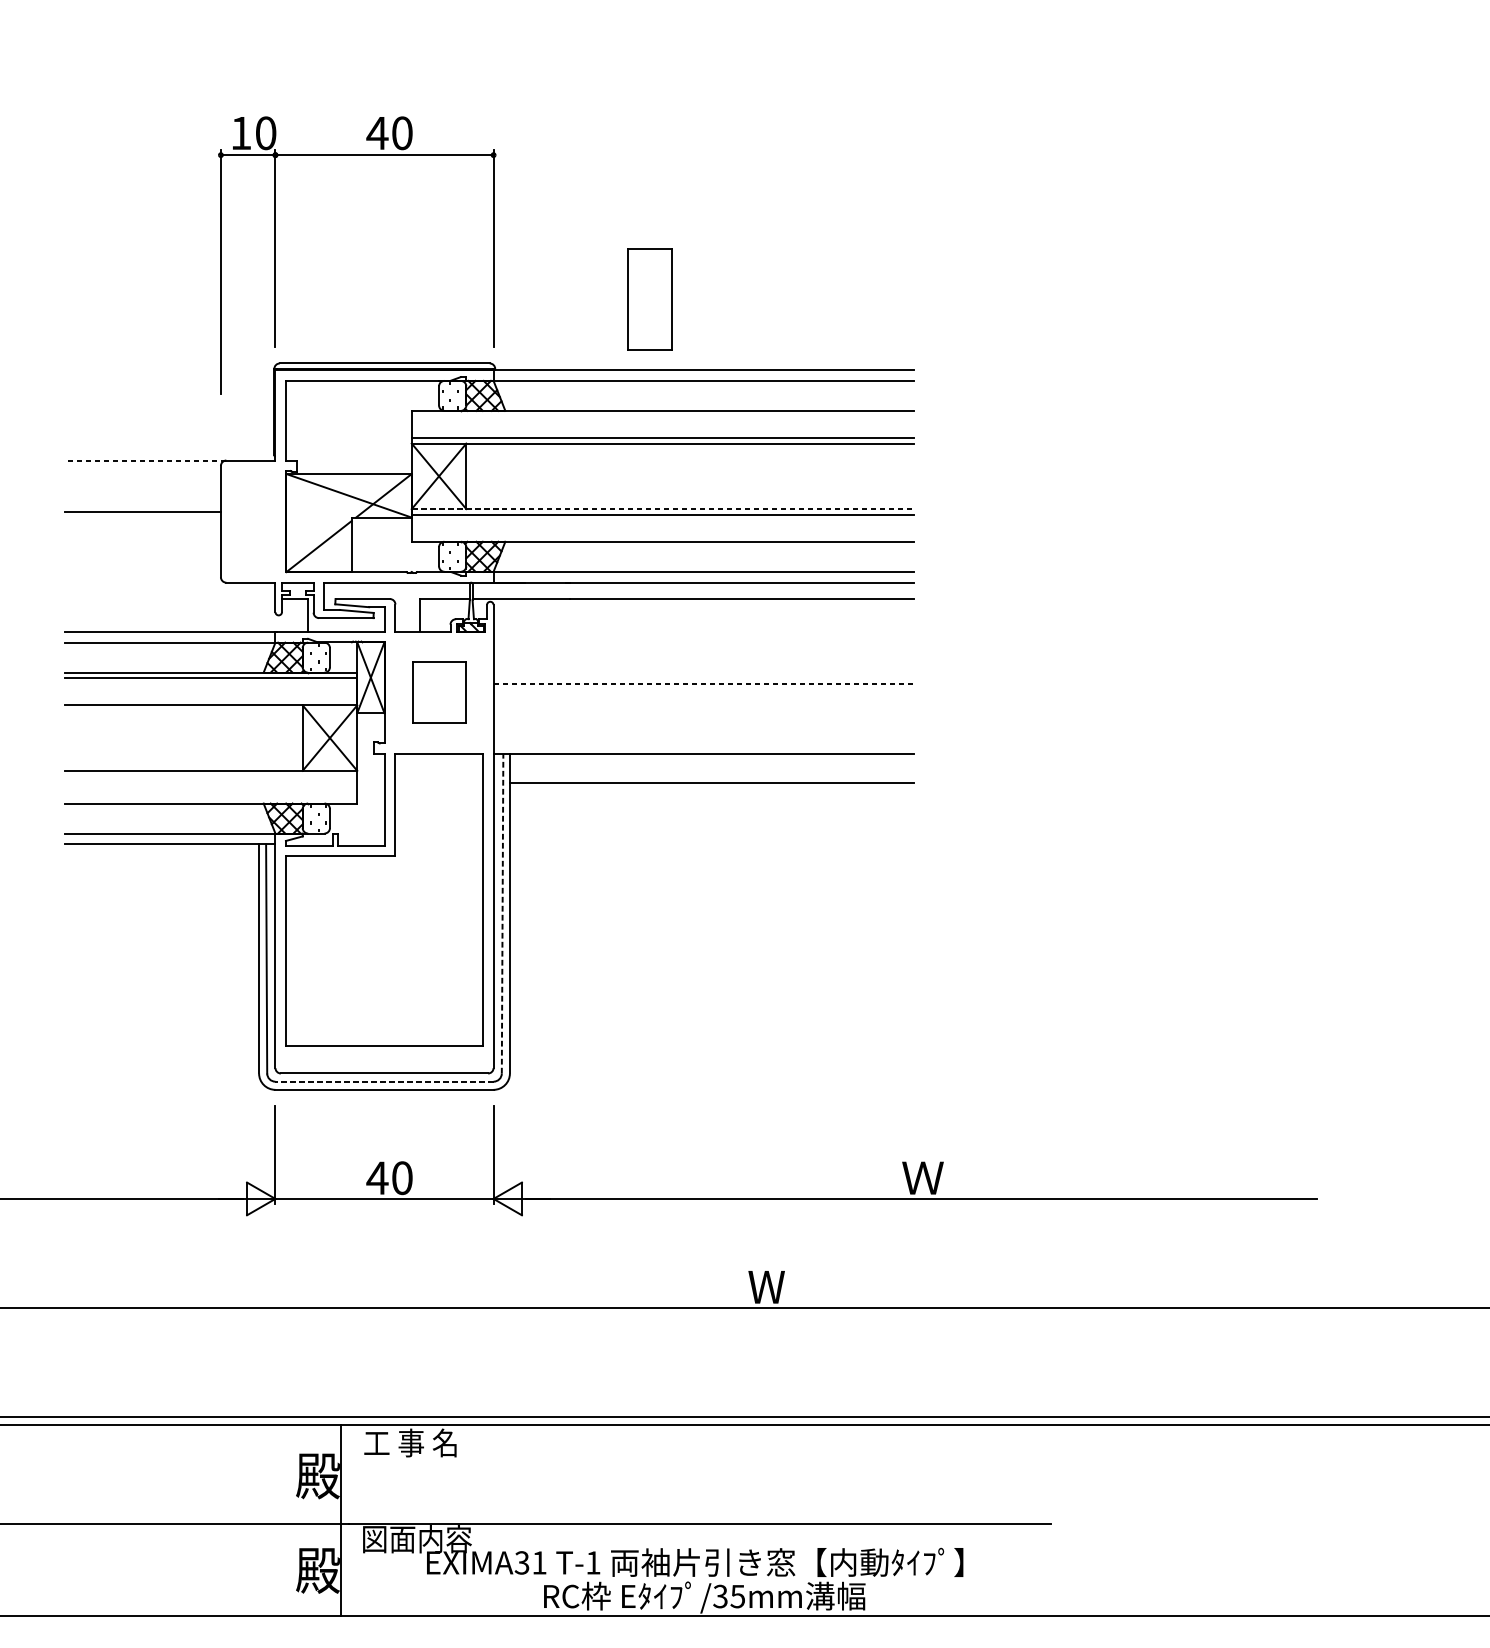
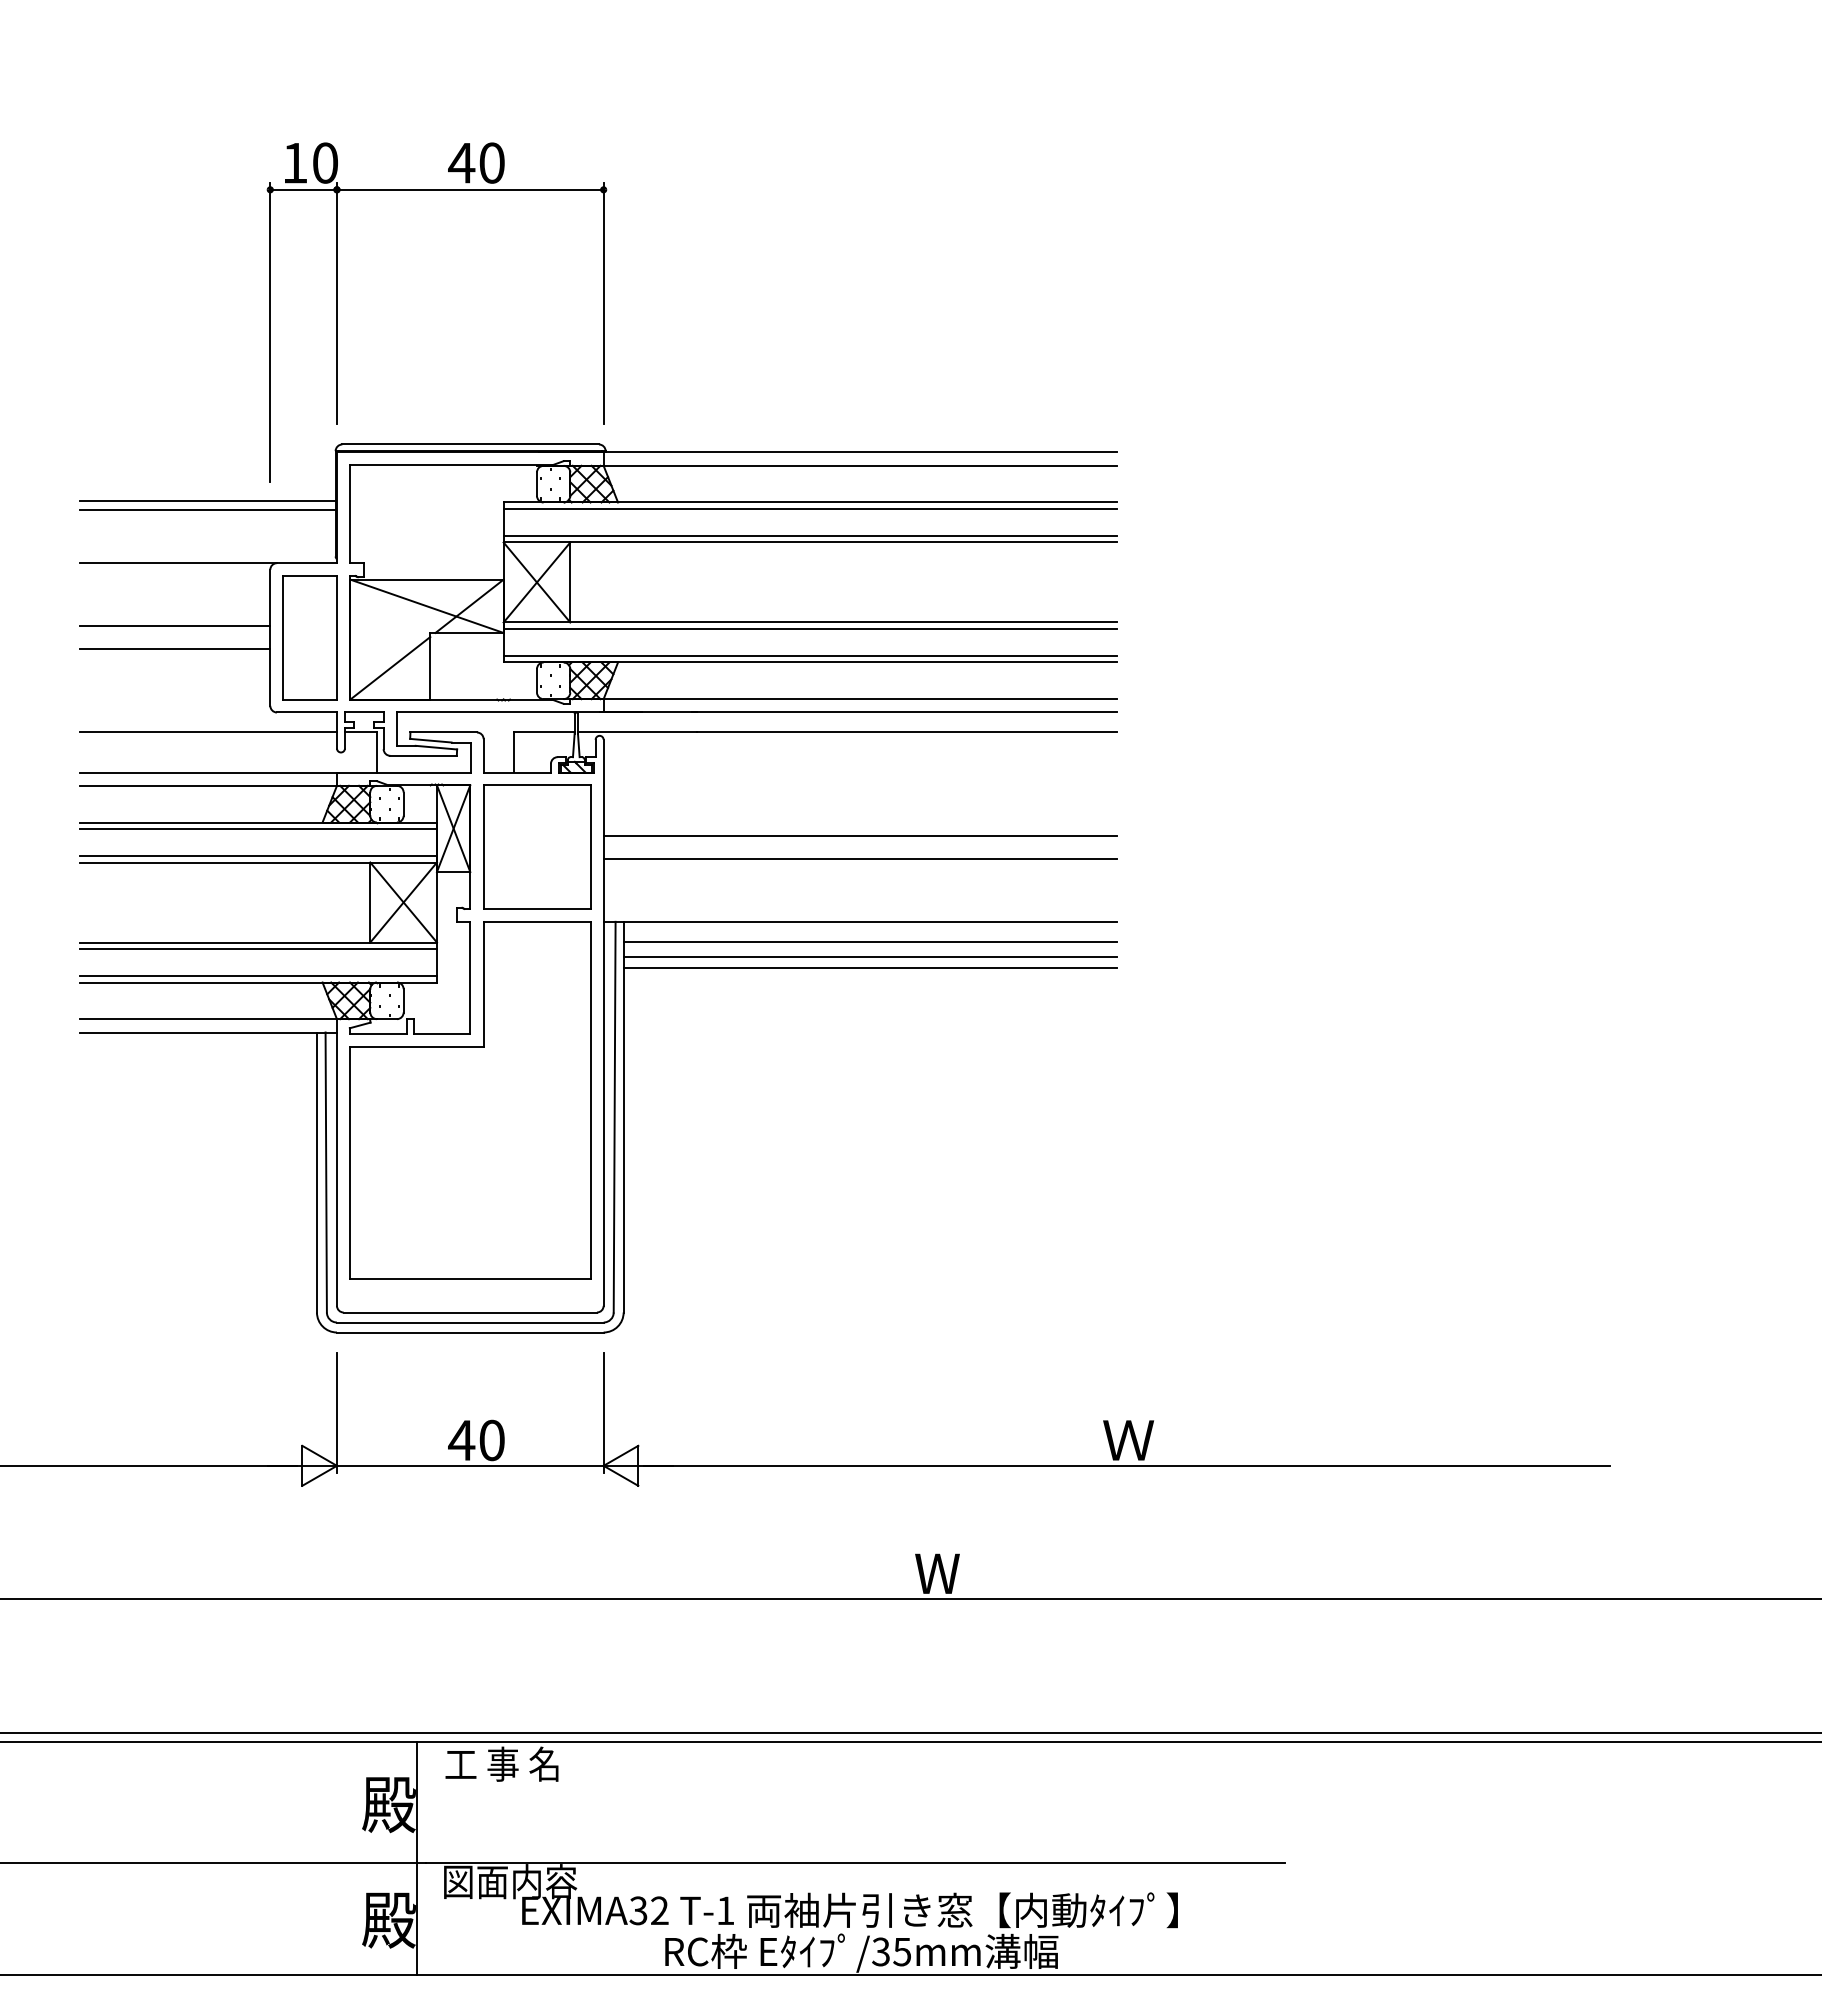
part: (649, 299) -> (309, 637), moved
line: (169, 410) -> (207, 501), added
line: (661, 416) -> (809, 509), added
line: (169, 417) -> (207, 510), added
line: (145, 460) -> (178, 563), dashed -> solid
line: (662, 509) -> (810, 622), dashed -> solid
line: (143, 531) -> (175, 649), added
line: (661, 536) -> (809, 655), added
line: (170, 599) -> (208, 732), added
line: (703, 683) -> (860, 835), dashed -> solid
part: (439, 692) -> (537, 846), size x1.67
line: (211, 699) -> (258, 855), added
line: (702, 702) -> (859, 858), added
line: (711, 770) -> (869, 941), added
line: (211, 776) -> (258, 949), added
line: (711, 791) -> (869, 967), added
line: (211, 797) -> (258, 975), added
line: (502, 913) -> (614, 1116), dashed -> solid
line: (383, 1081) -> (469, 1322), dashed -> solid
text: (539, 1562) -> (659, 1910), EXIMA31 -> EXIMA32

